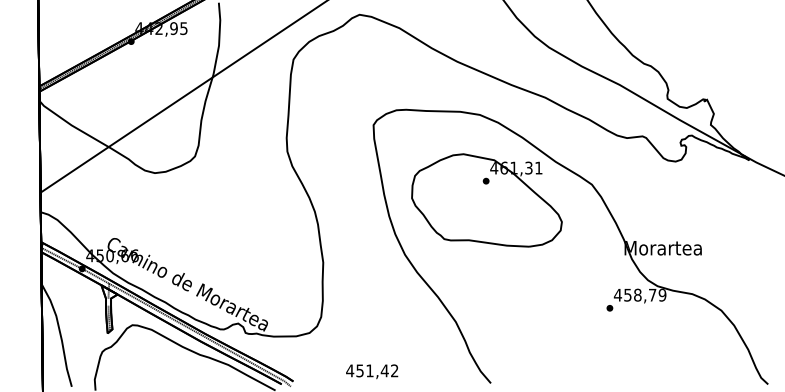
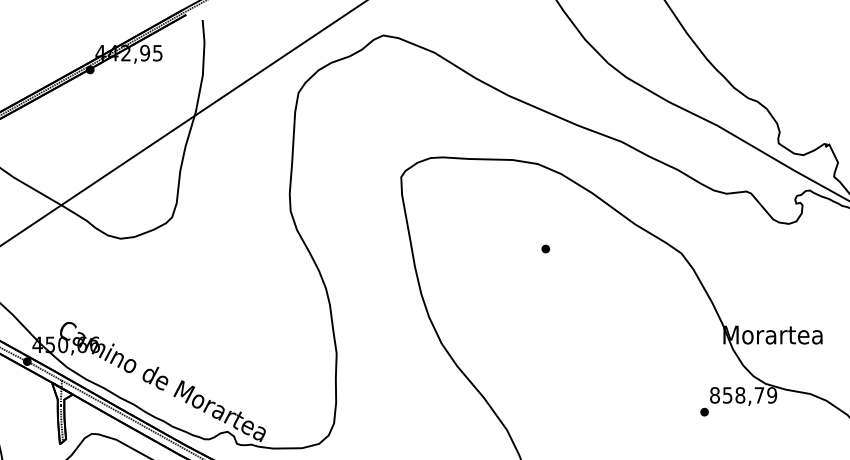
part: (486, 200) -> (546, 273), removed
text: (617, 294) -> (714, 394), 458,79 -> 858,79

